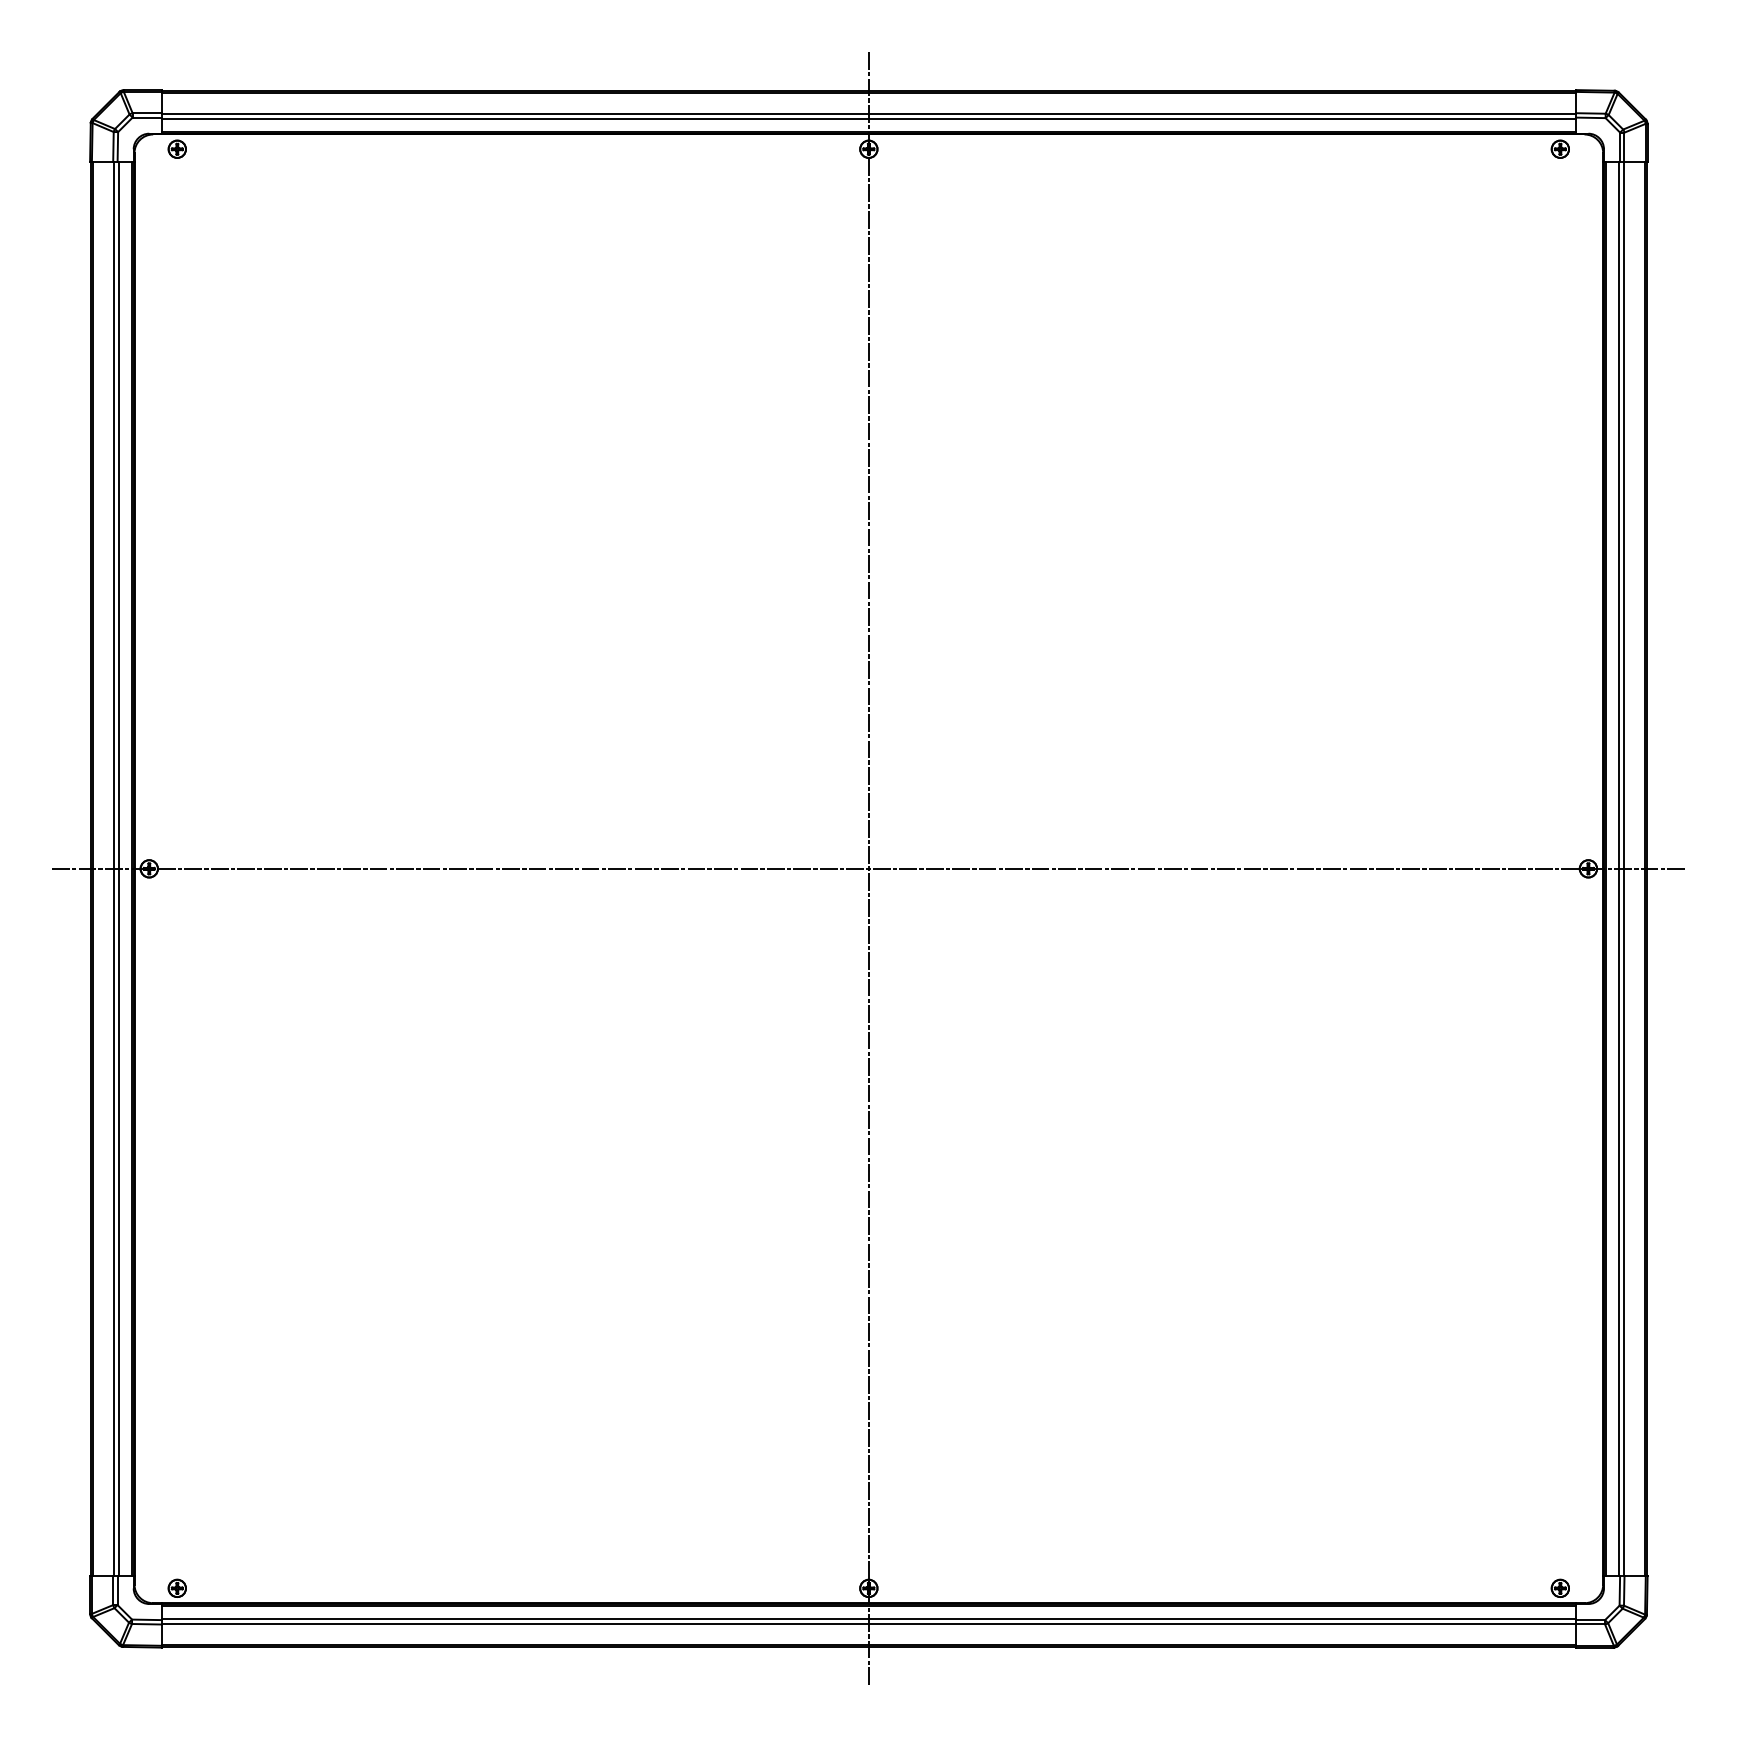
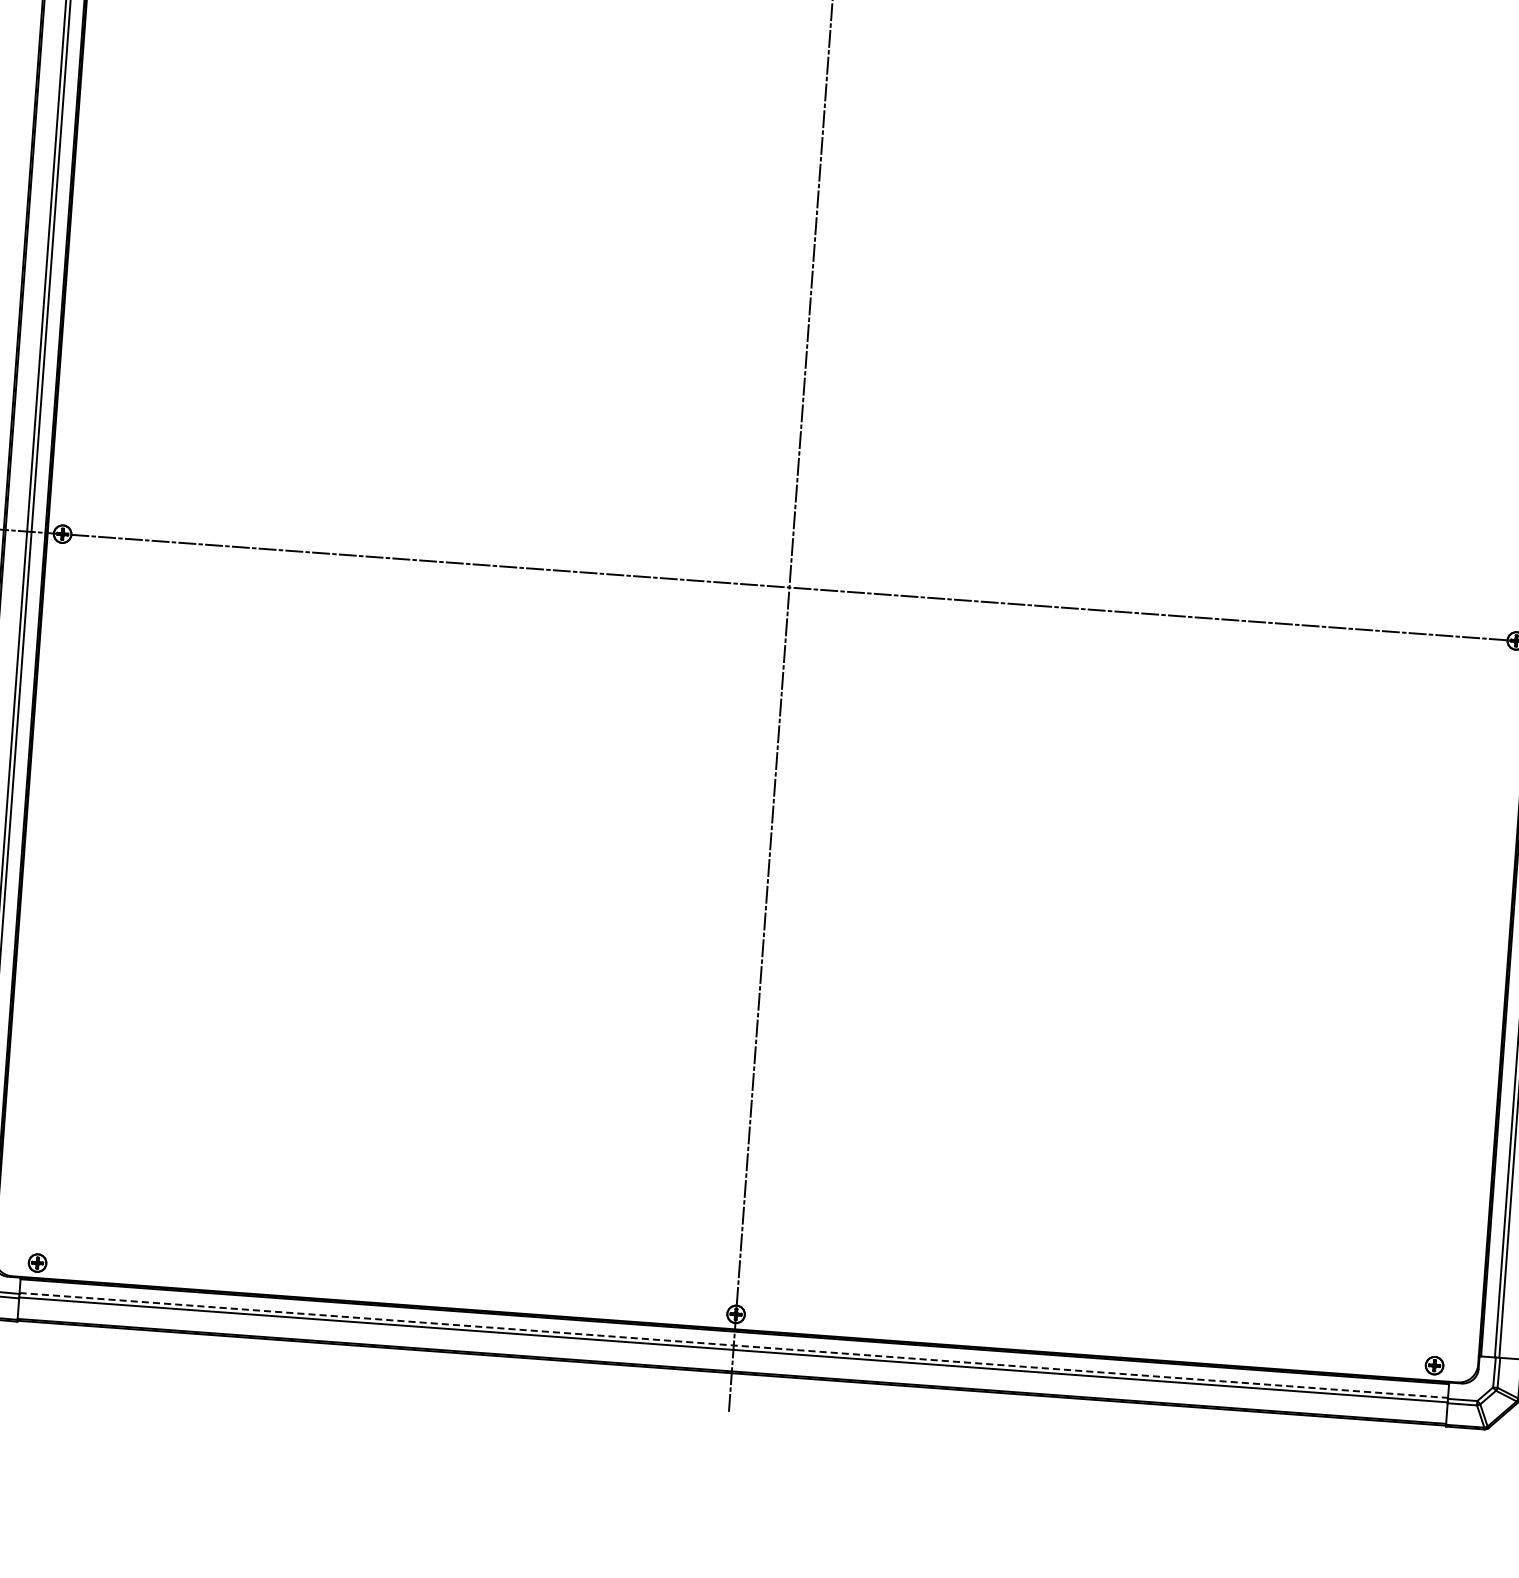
line: (869, 1619) -> (734, 1345), solid -> dashed

